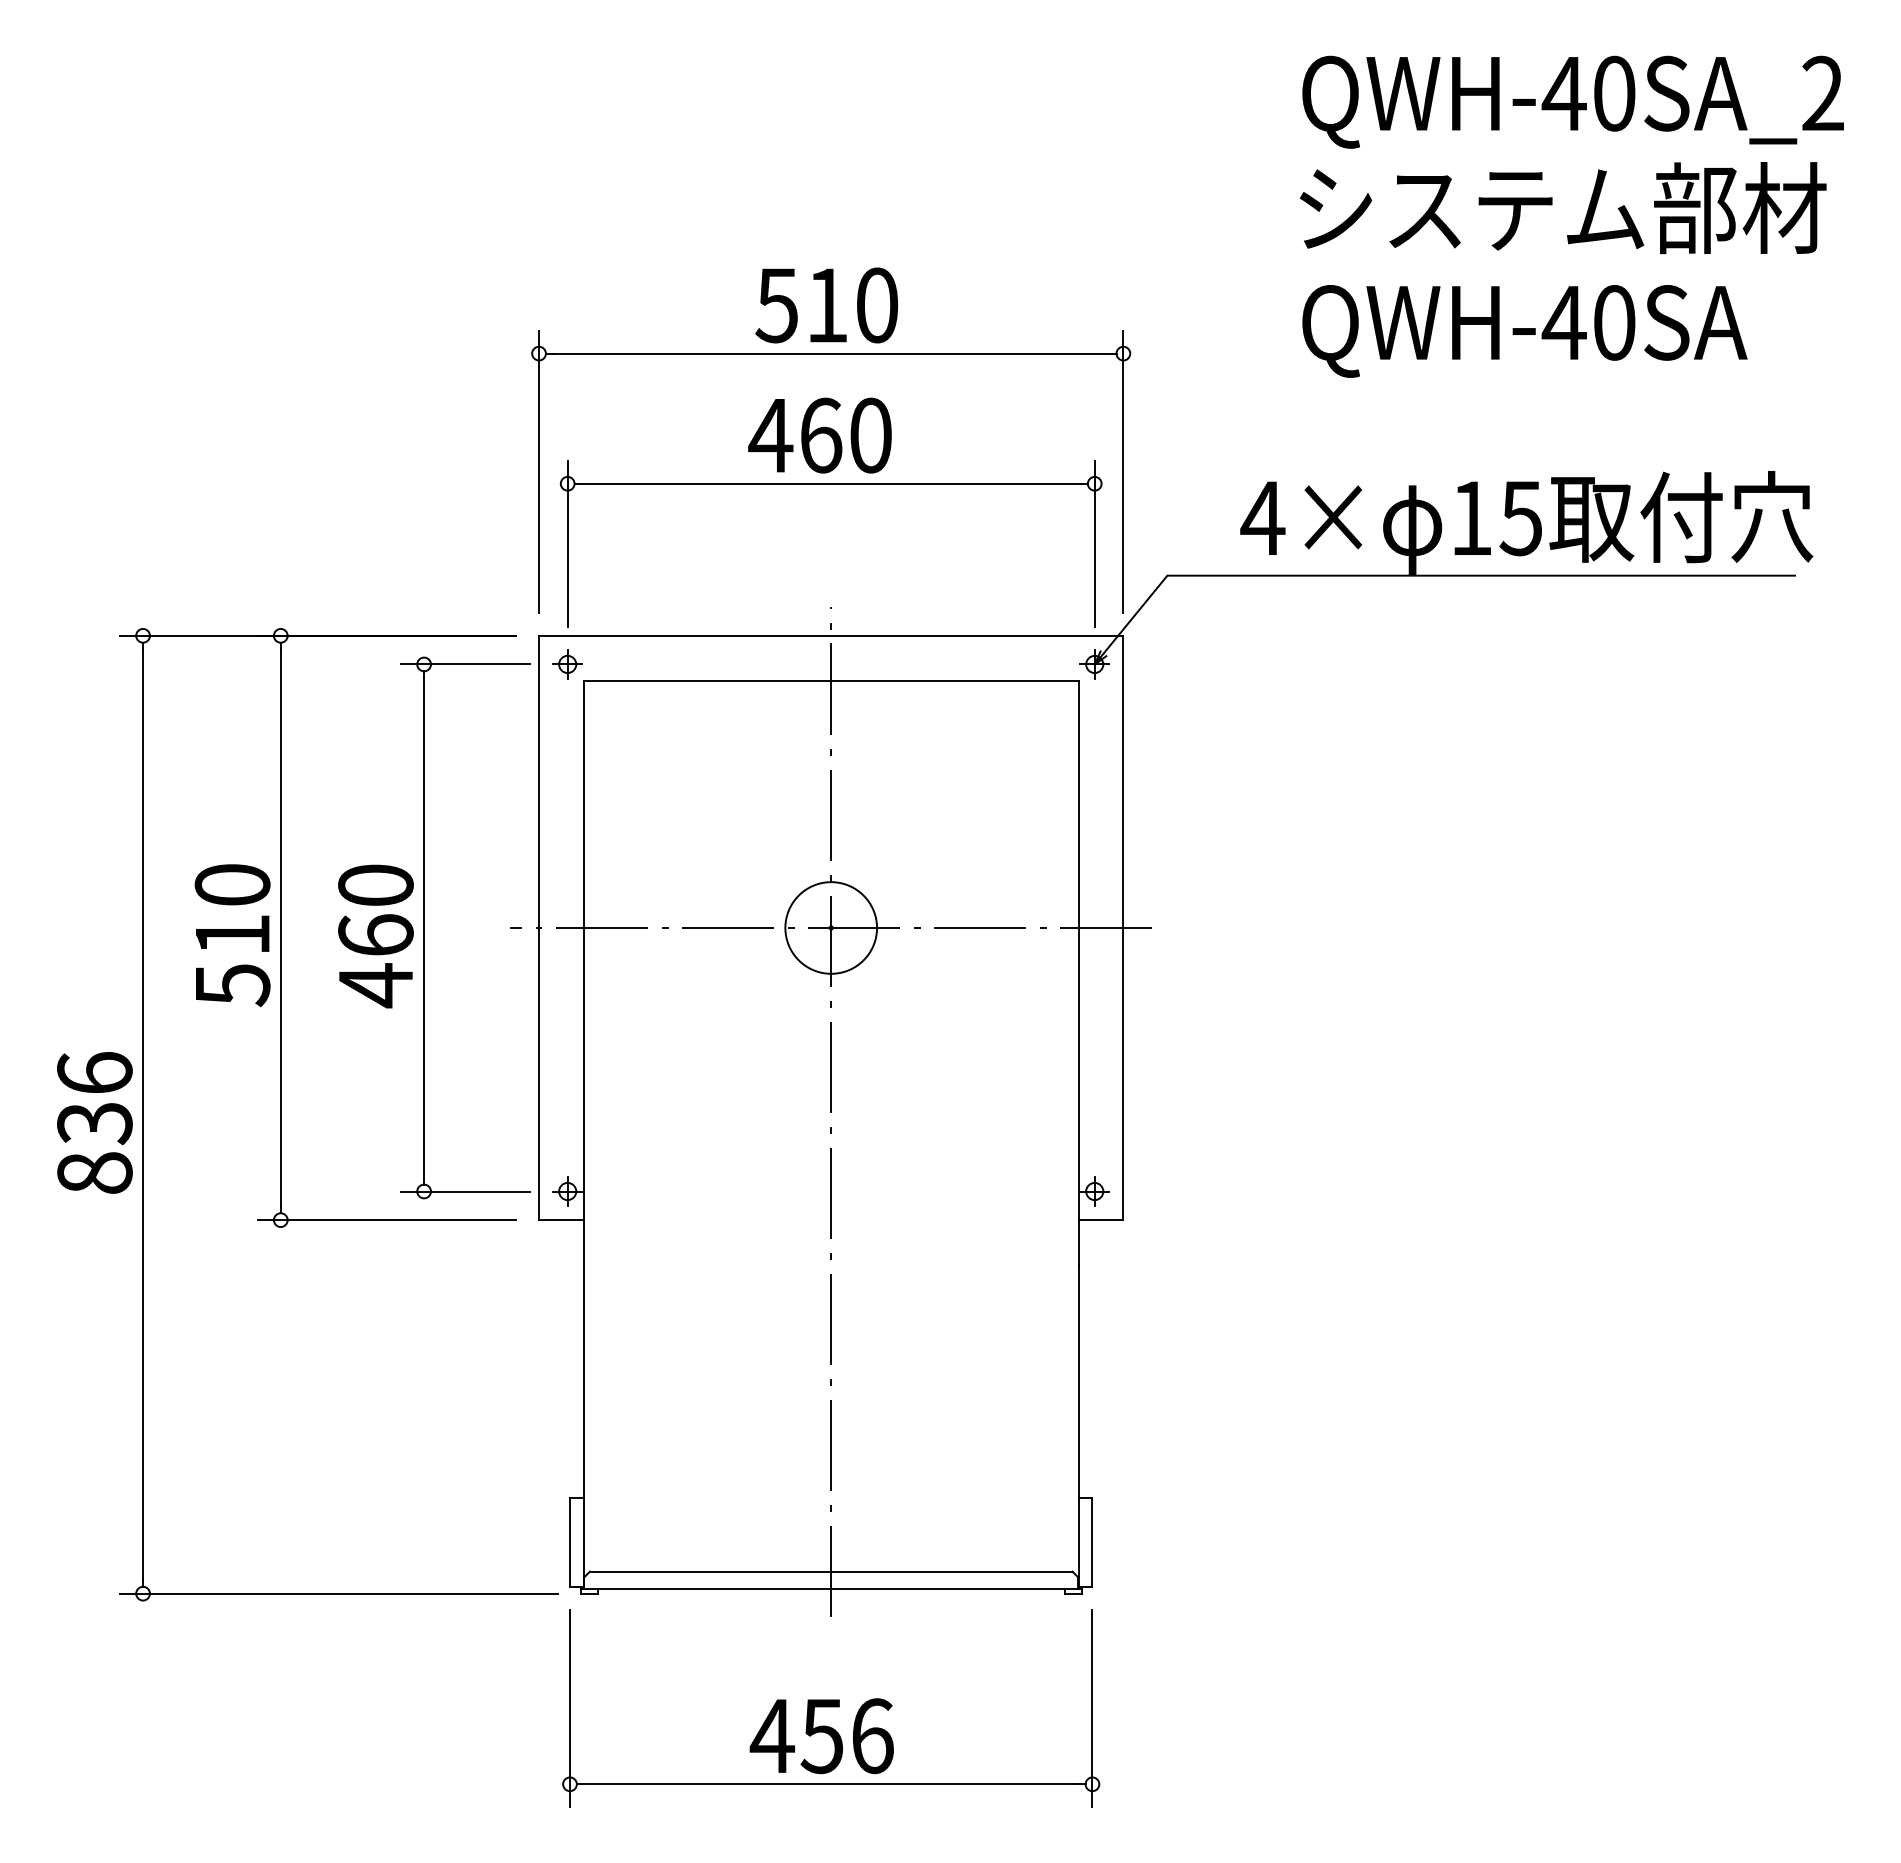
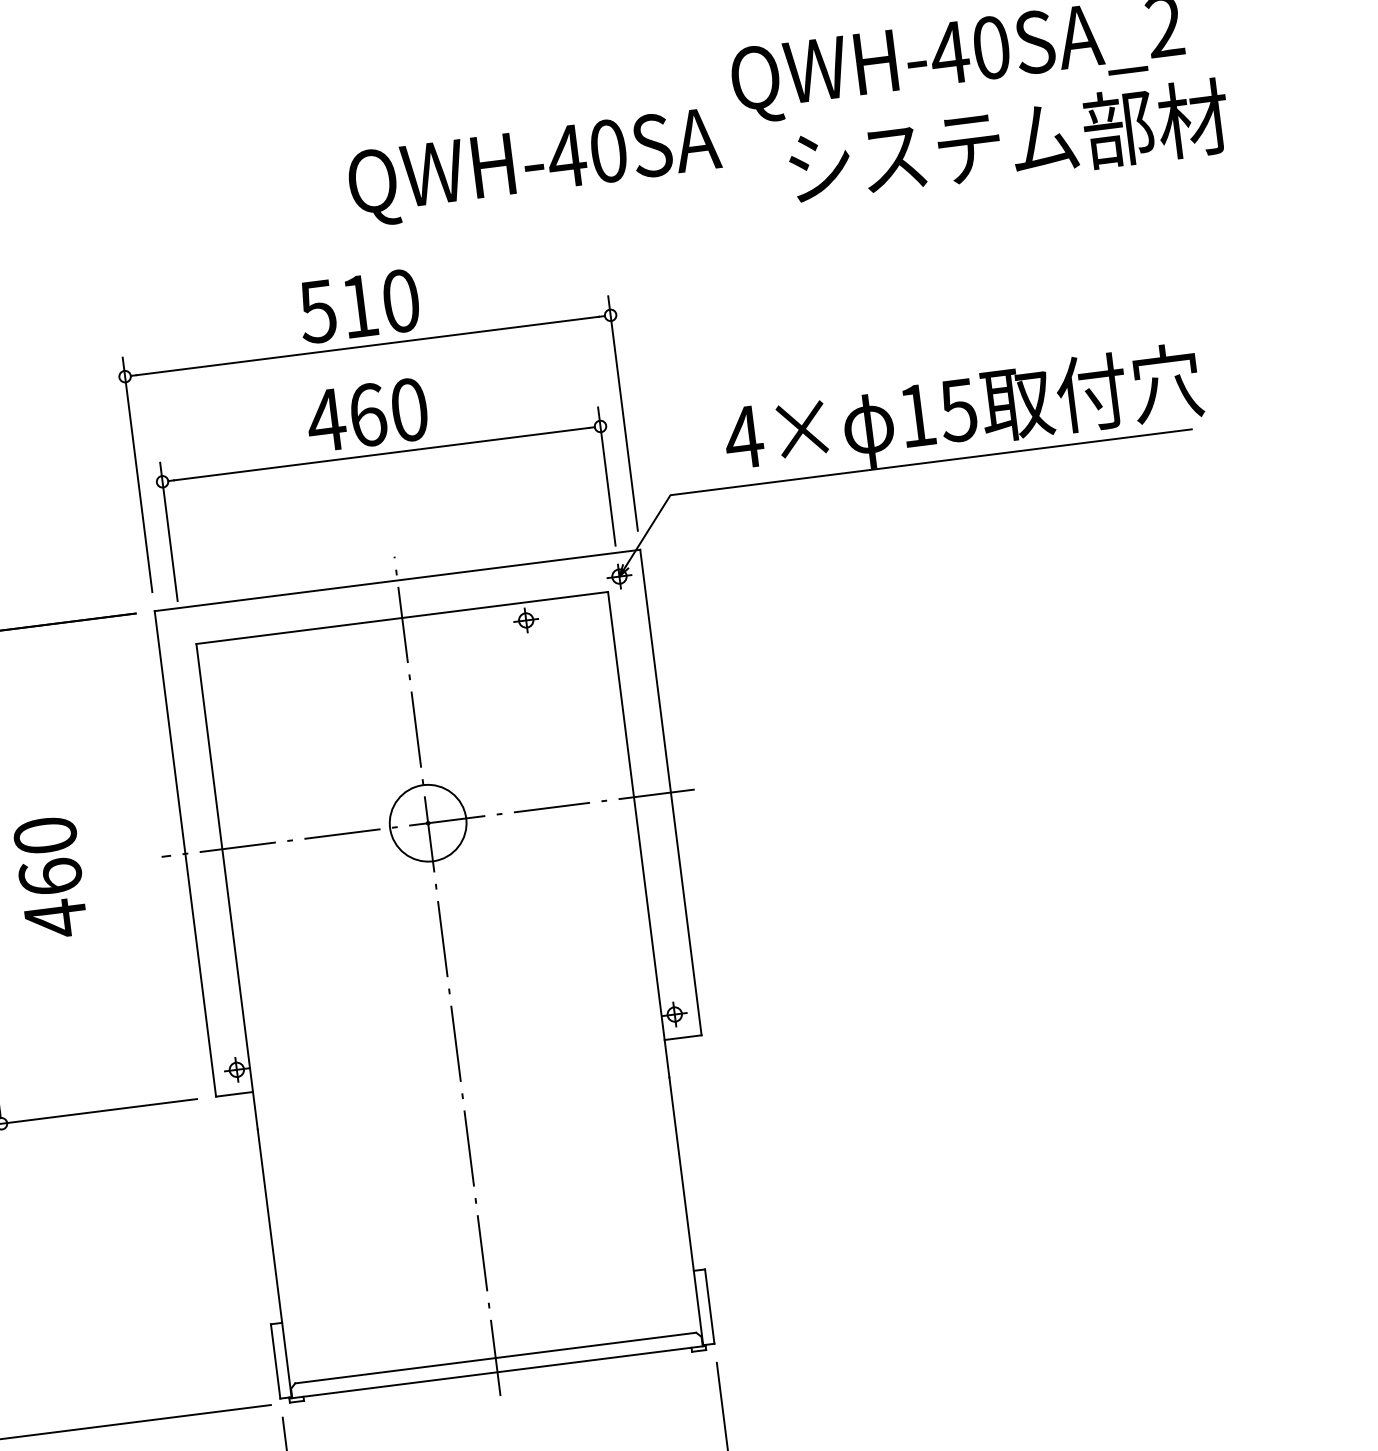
text: (1562, 208) -> (1008, 142), moved
text: (1524, 331) -> (534, 167), moved
part: (567, 664) -> (526, 620), moved
part: (424, 927) -> (90, 865), removed

